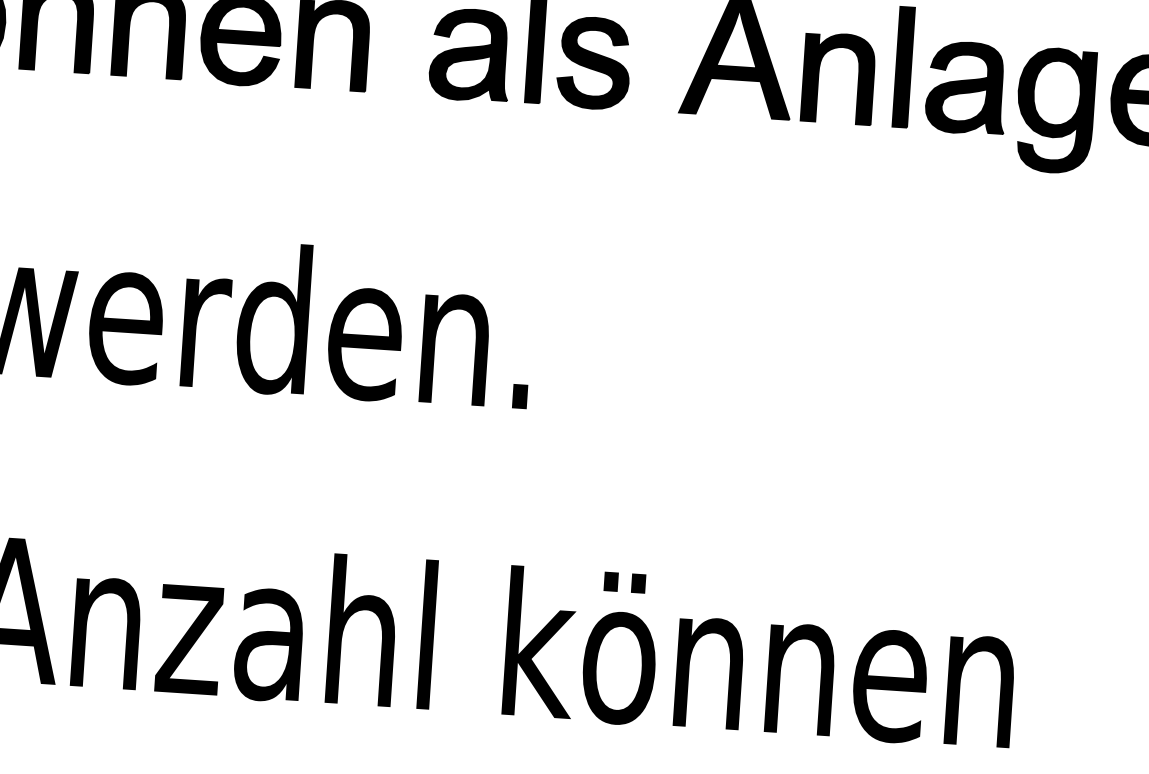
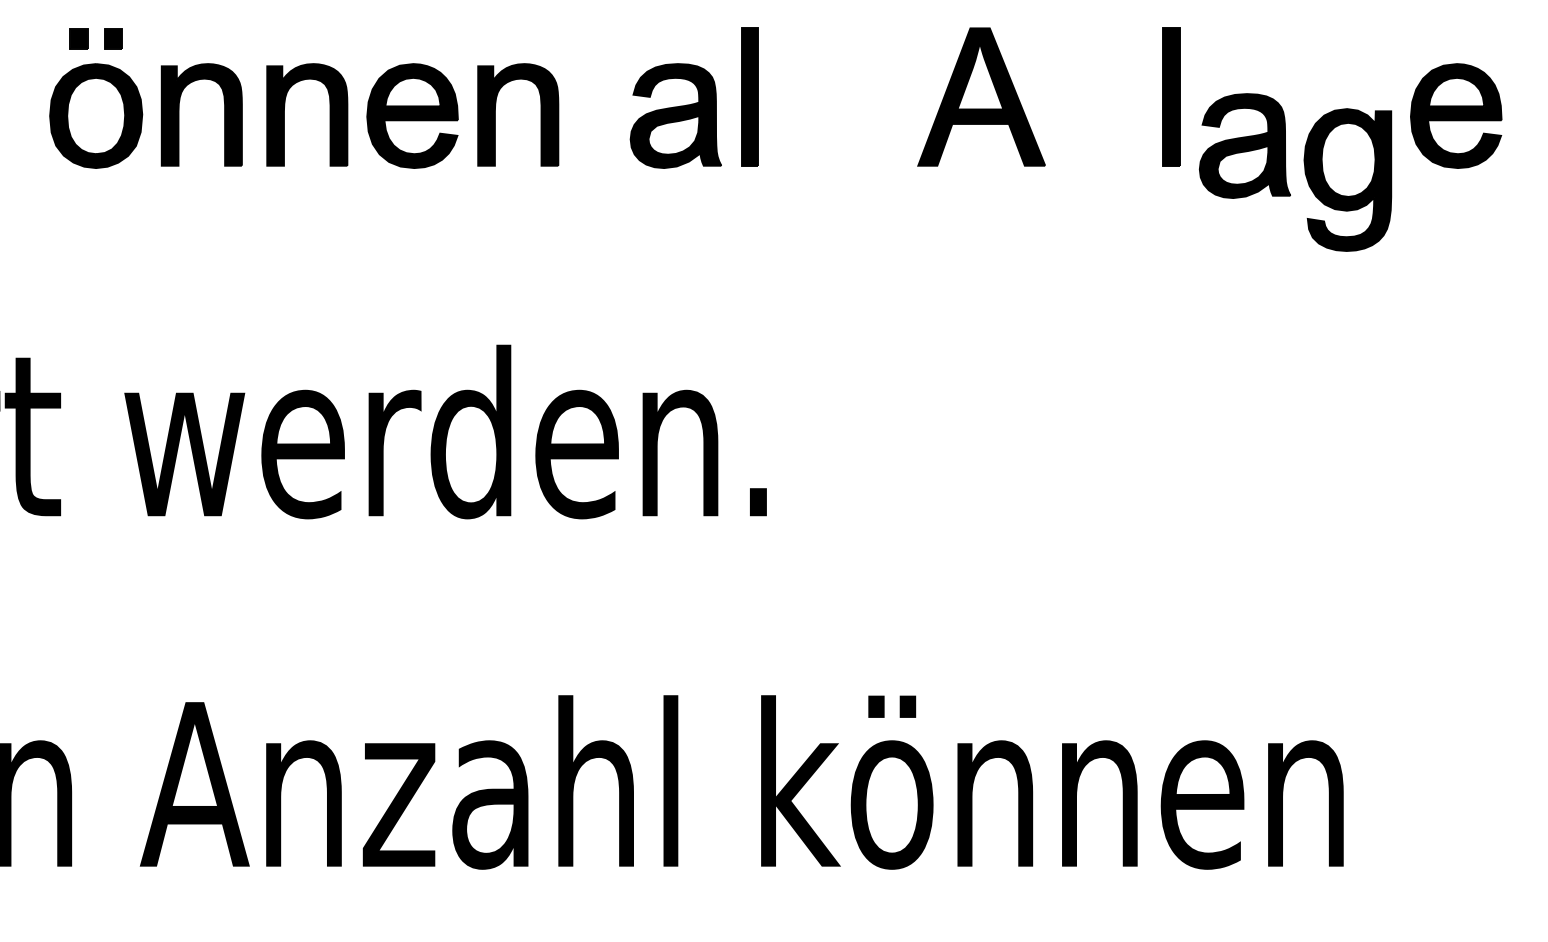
part: (594, 62) -> (817, 115), removed
part: (819, 76) -> (1075, 114), removed
part: (966, 87) -> (1244, 145), moved
part: (1055, 110) -> (1347, 179), moved

